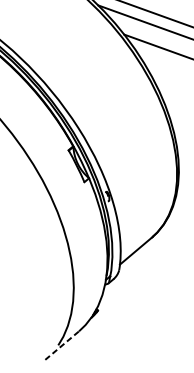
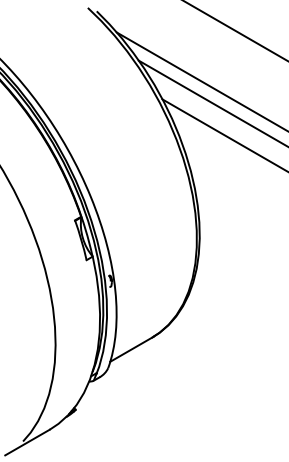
line: (62, 345) -> (27, 442), dashed -> solid

